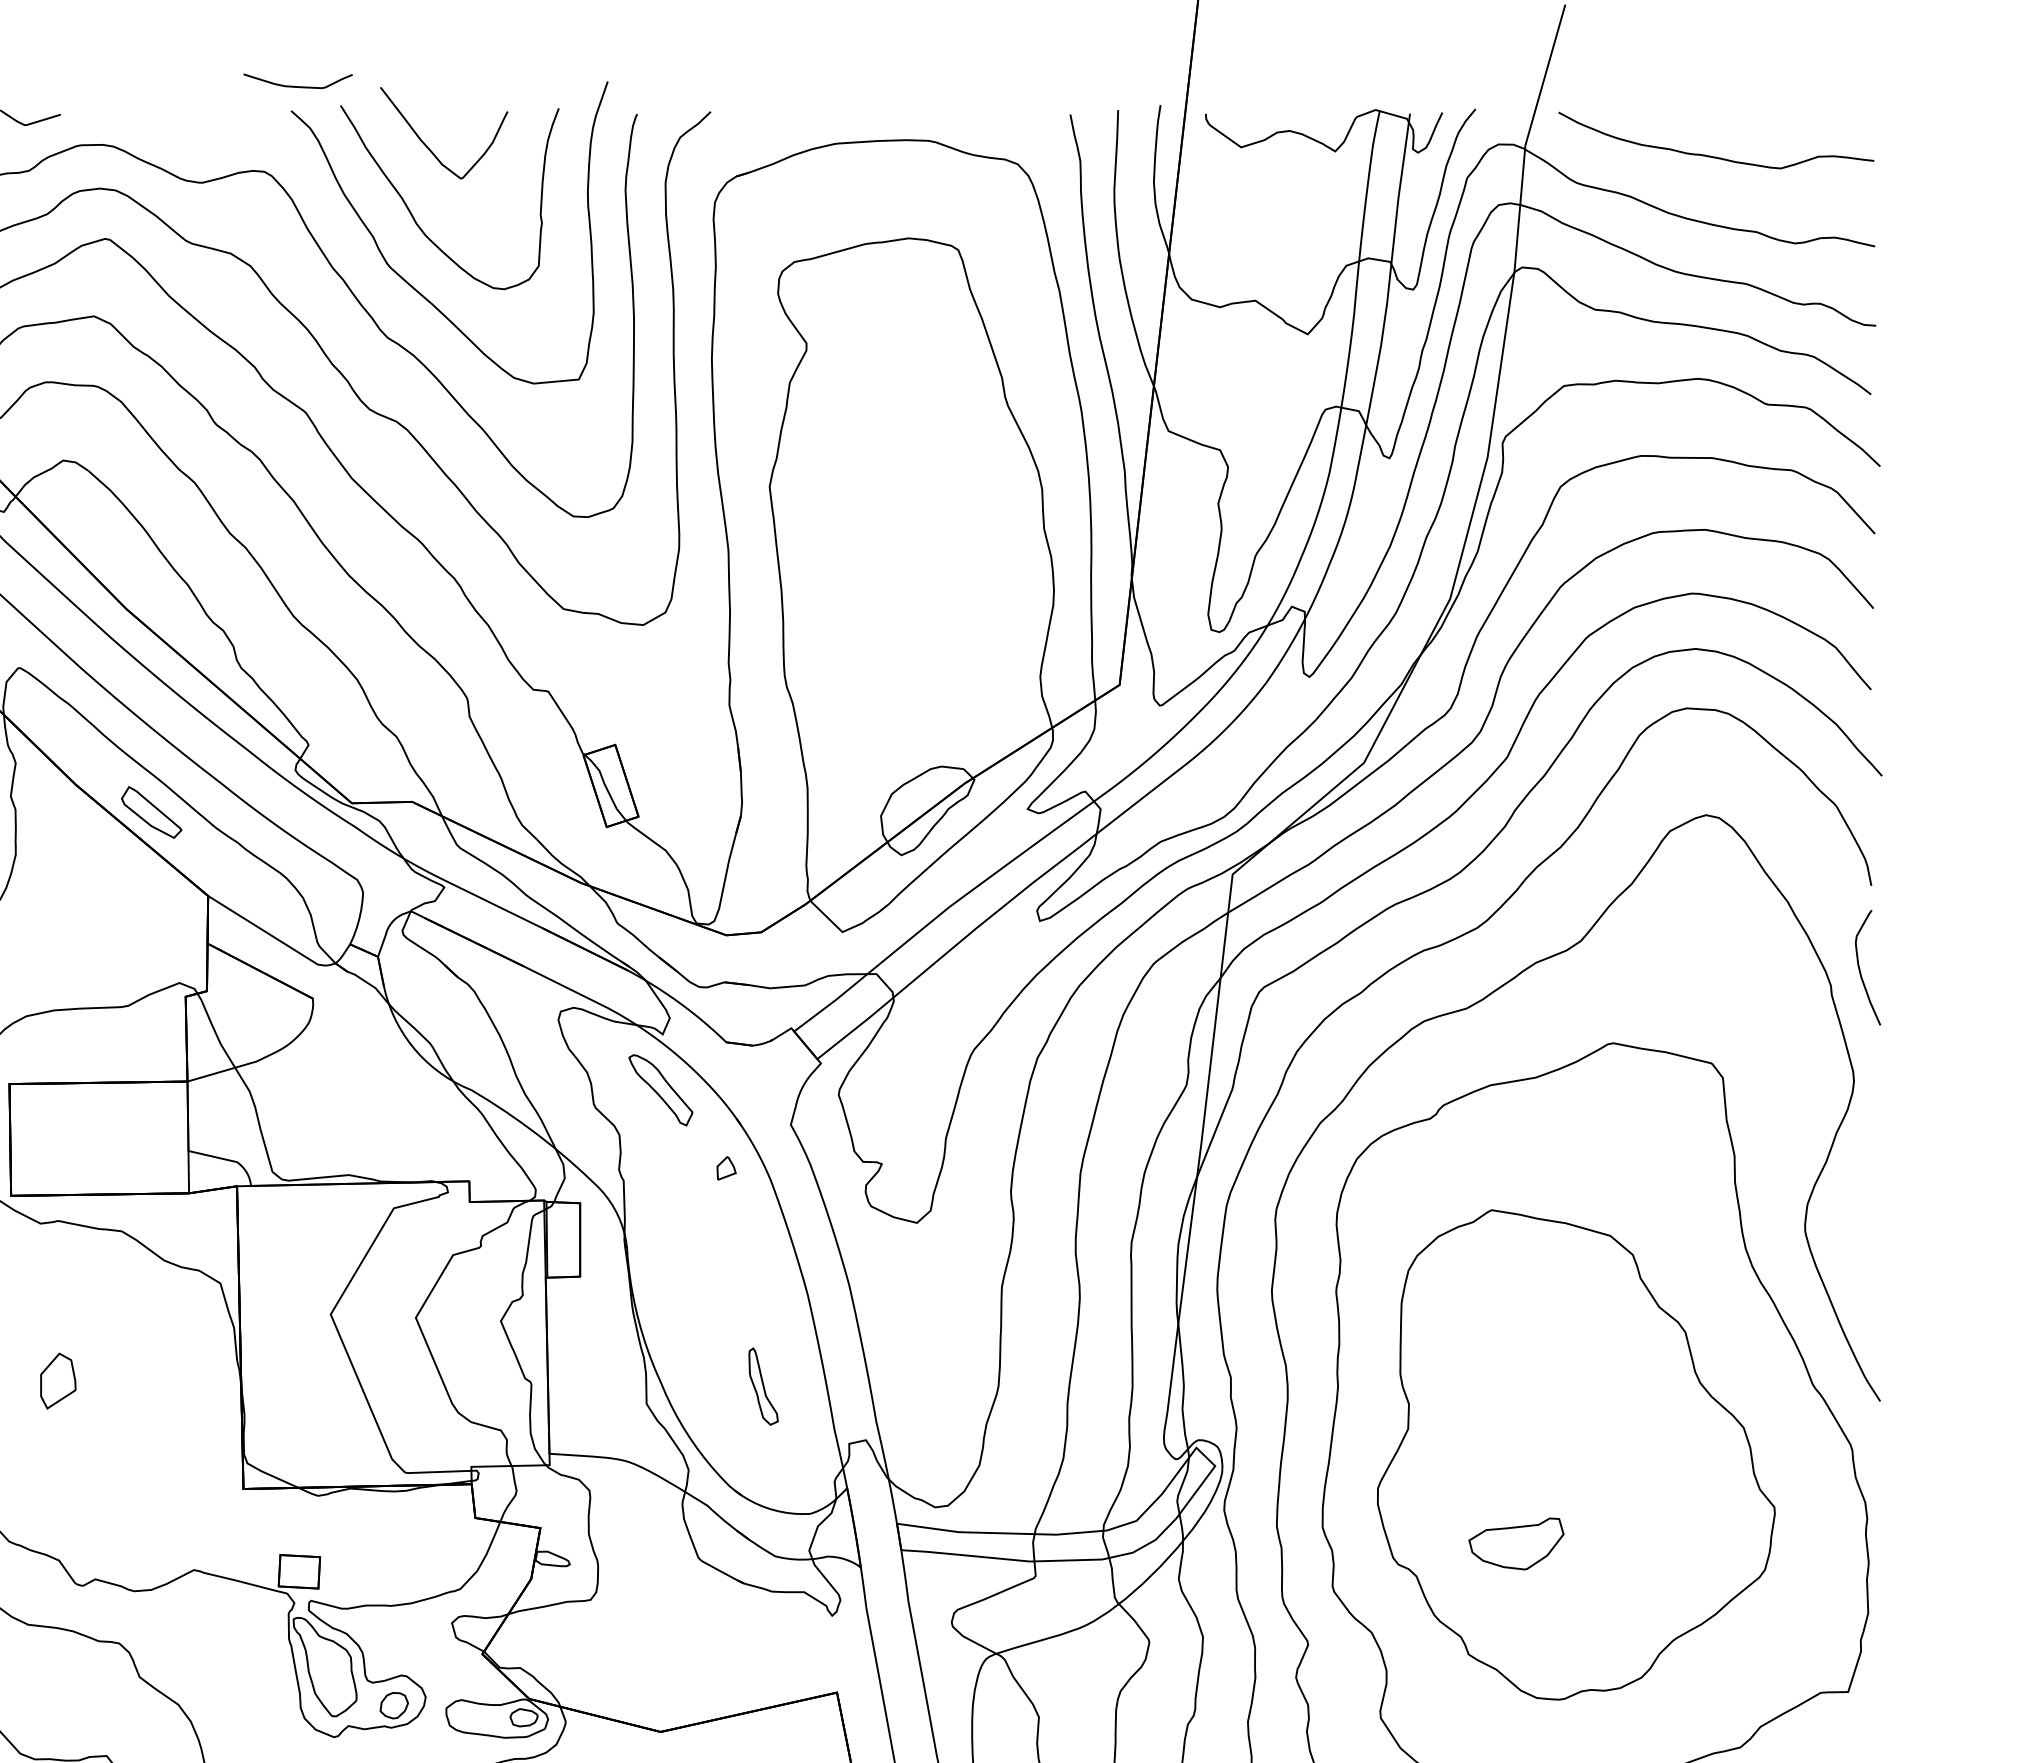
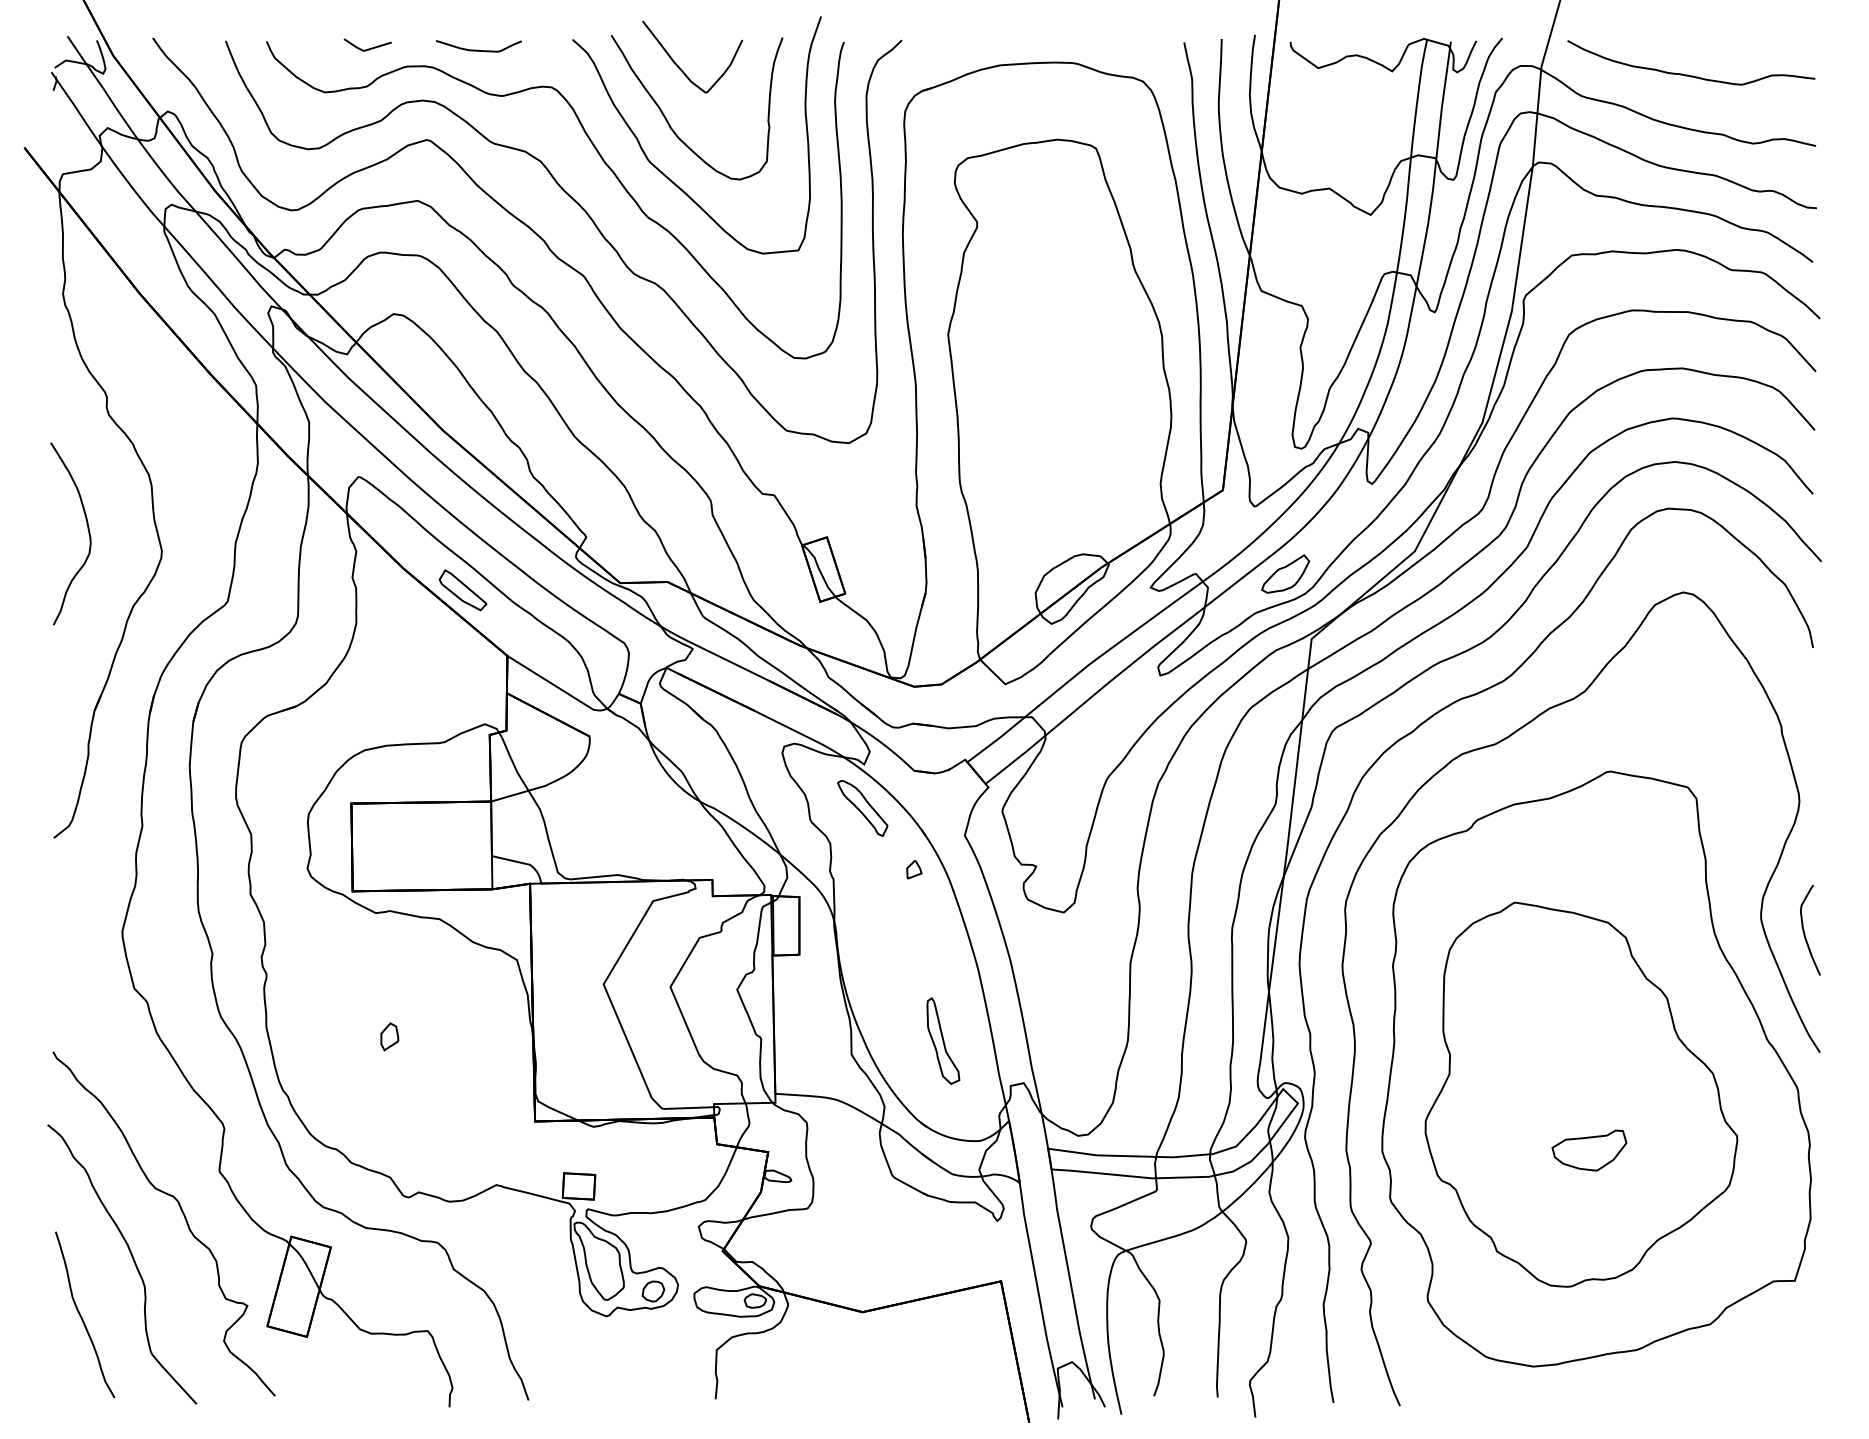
curve: (297, 85) -> (478, 49), moved
part: (1199, 791) -> (1285, 573), added
curve: (1860, 966) -> (1804, 929), moved
part: (58, 1380) -> (389, 1036), size x0.62
part: (763, 1385) -> (943, 1040), size x1.43
part: (1516, 1543) -> (1589, 1150), moved

